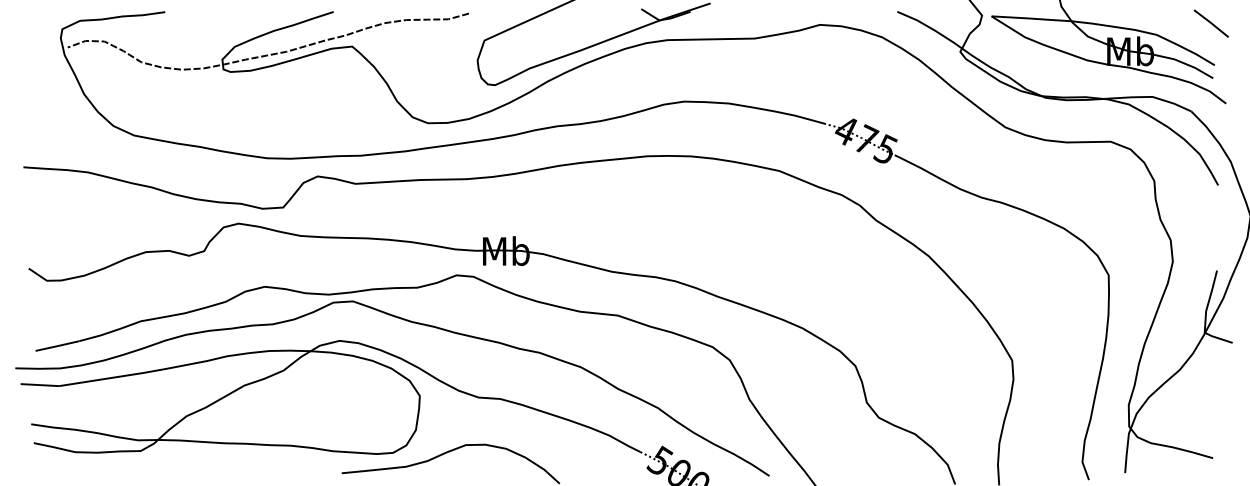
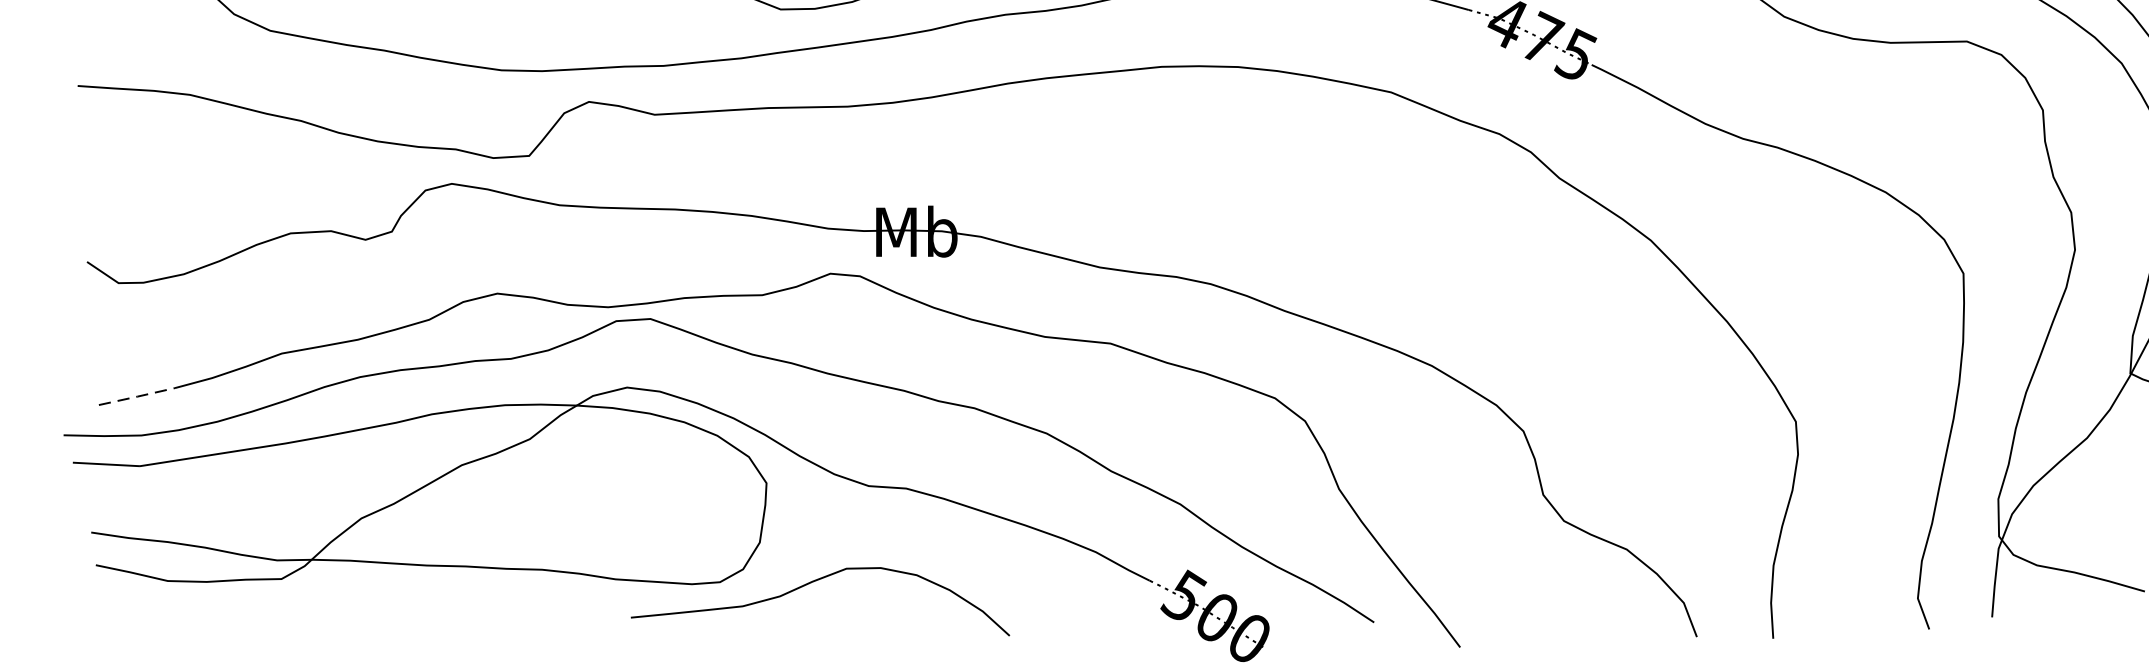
line: (57, 346) -> (136, 397), solid -> dashed

